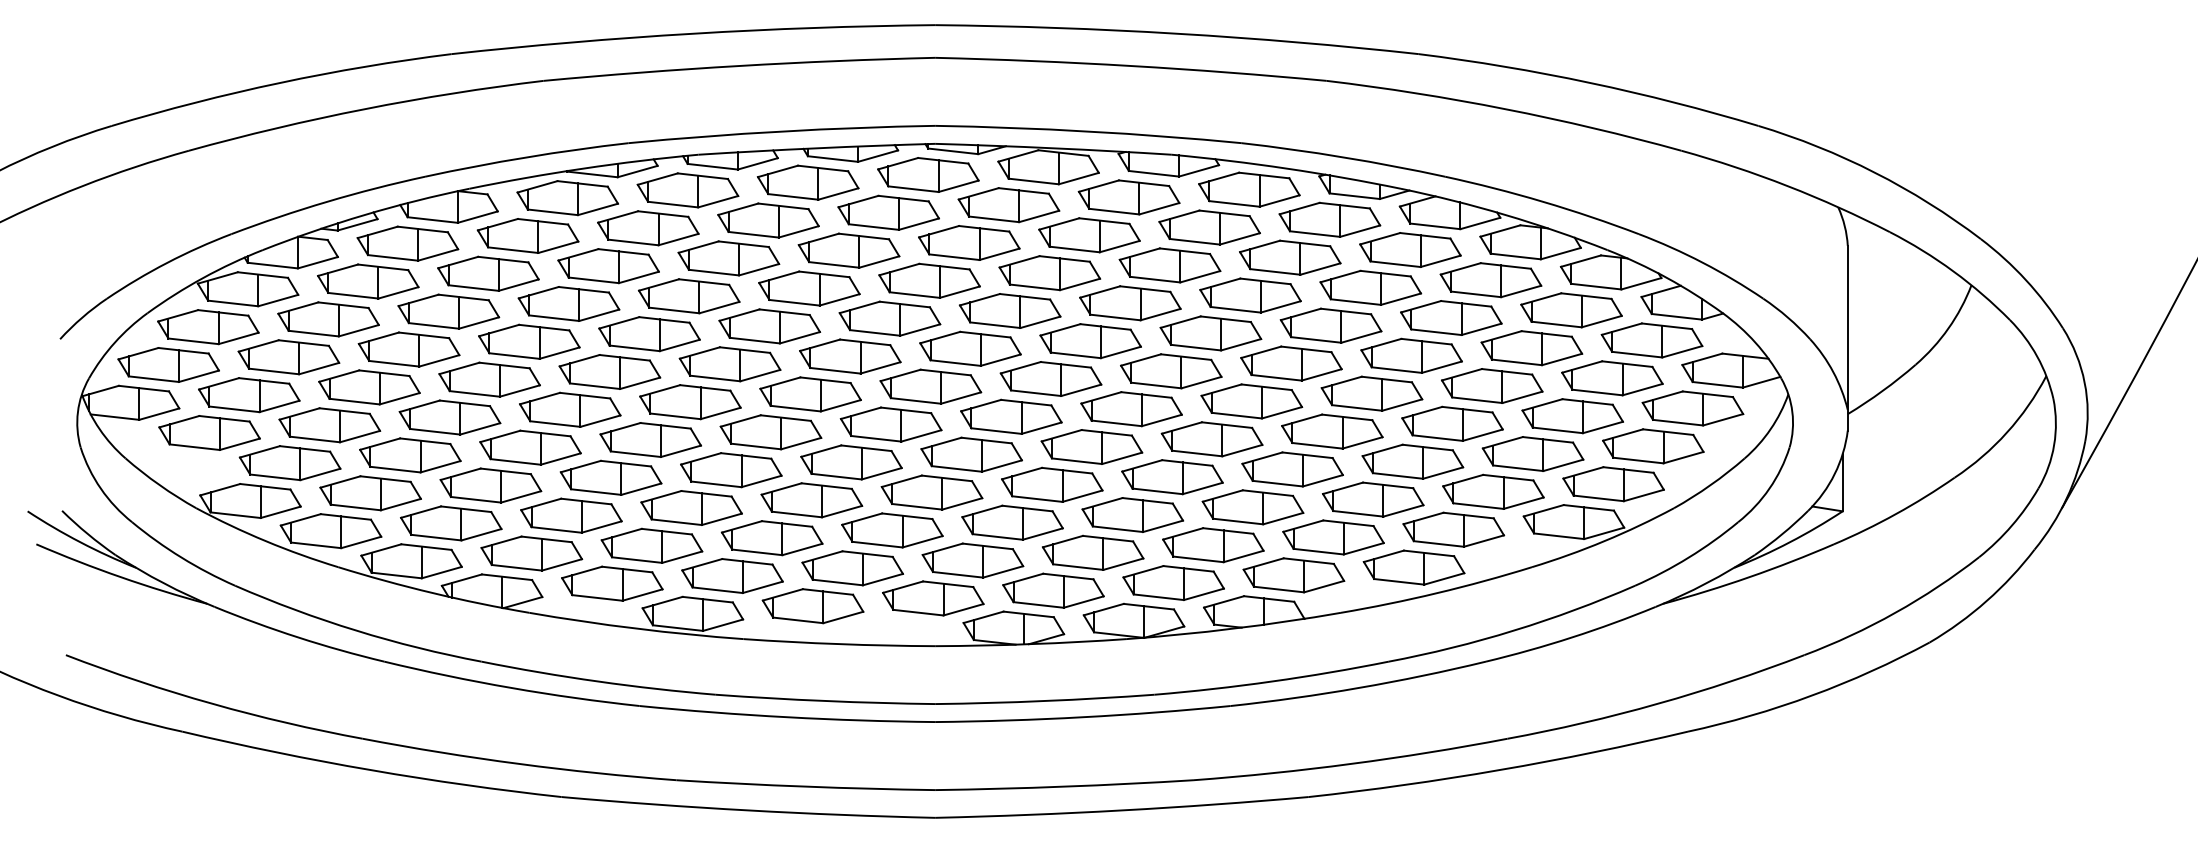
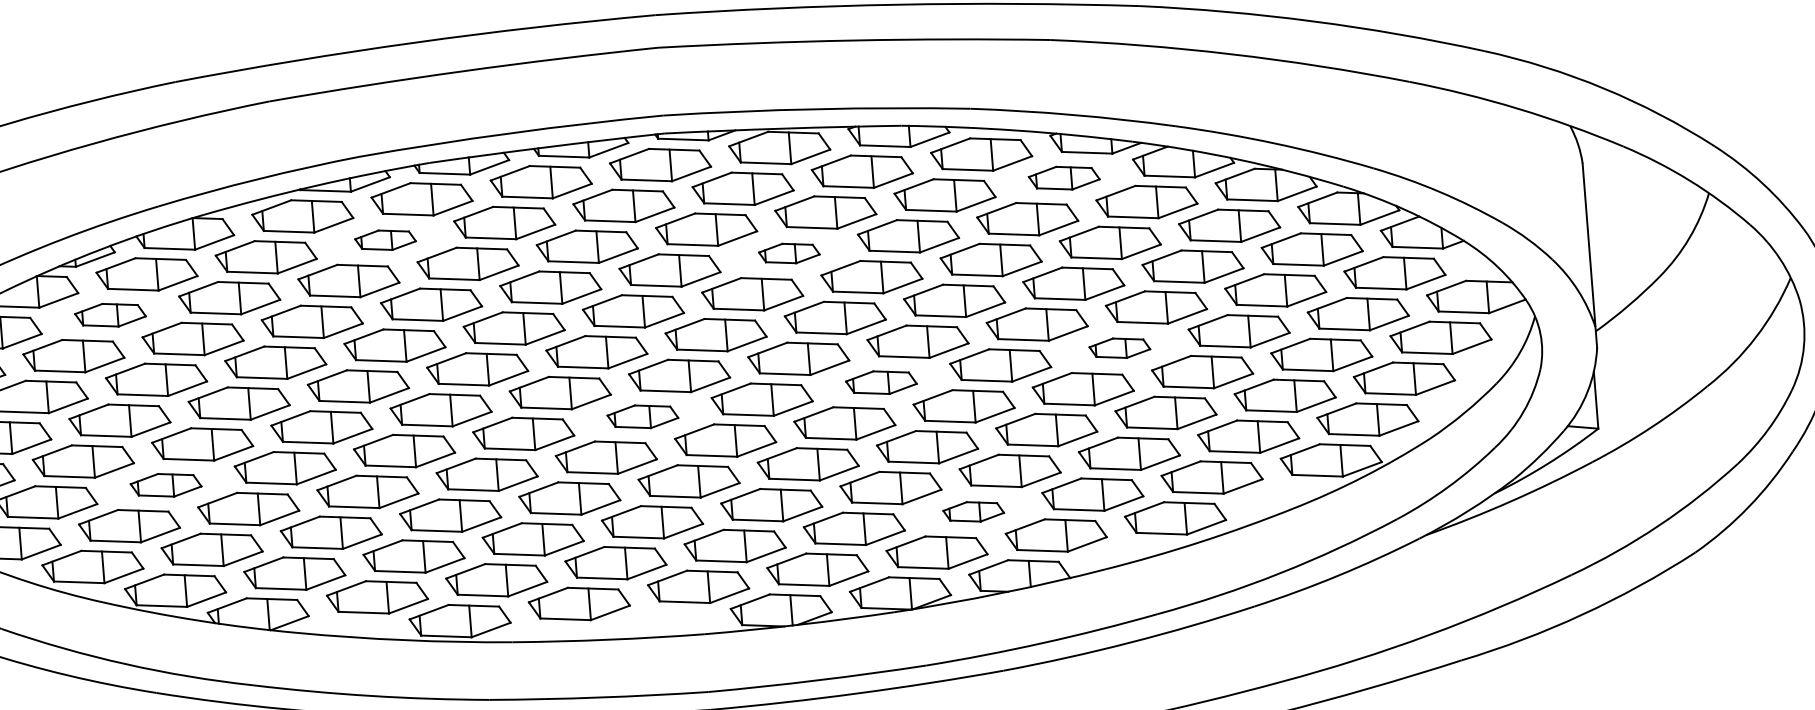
part: (1329, 219) -> (1063, 177), size x0.7
part: (648, 228) -> (385, 240), size x0.6
part: (1049, 273) -> (788, 253), size x0.6
part: (368, 281) -> (110, 315), size x0.7
part: (1371, 393) -> (1119, 348), size x0.6
part: (1131, 409) -> (881, 382), size x0.7
part: (890, 424) -> (642, 416), size x0.7
part: (410, 455) -> (166, 485), size x0.7
part: (1213, 545) -> (973, 512), size x0.6

